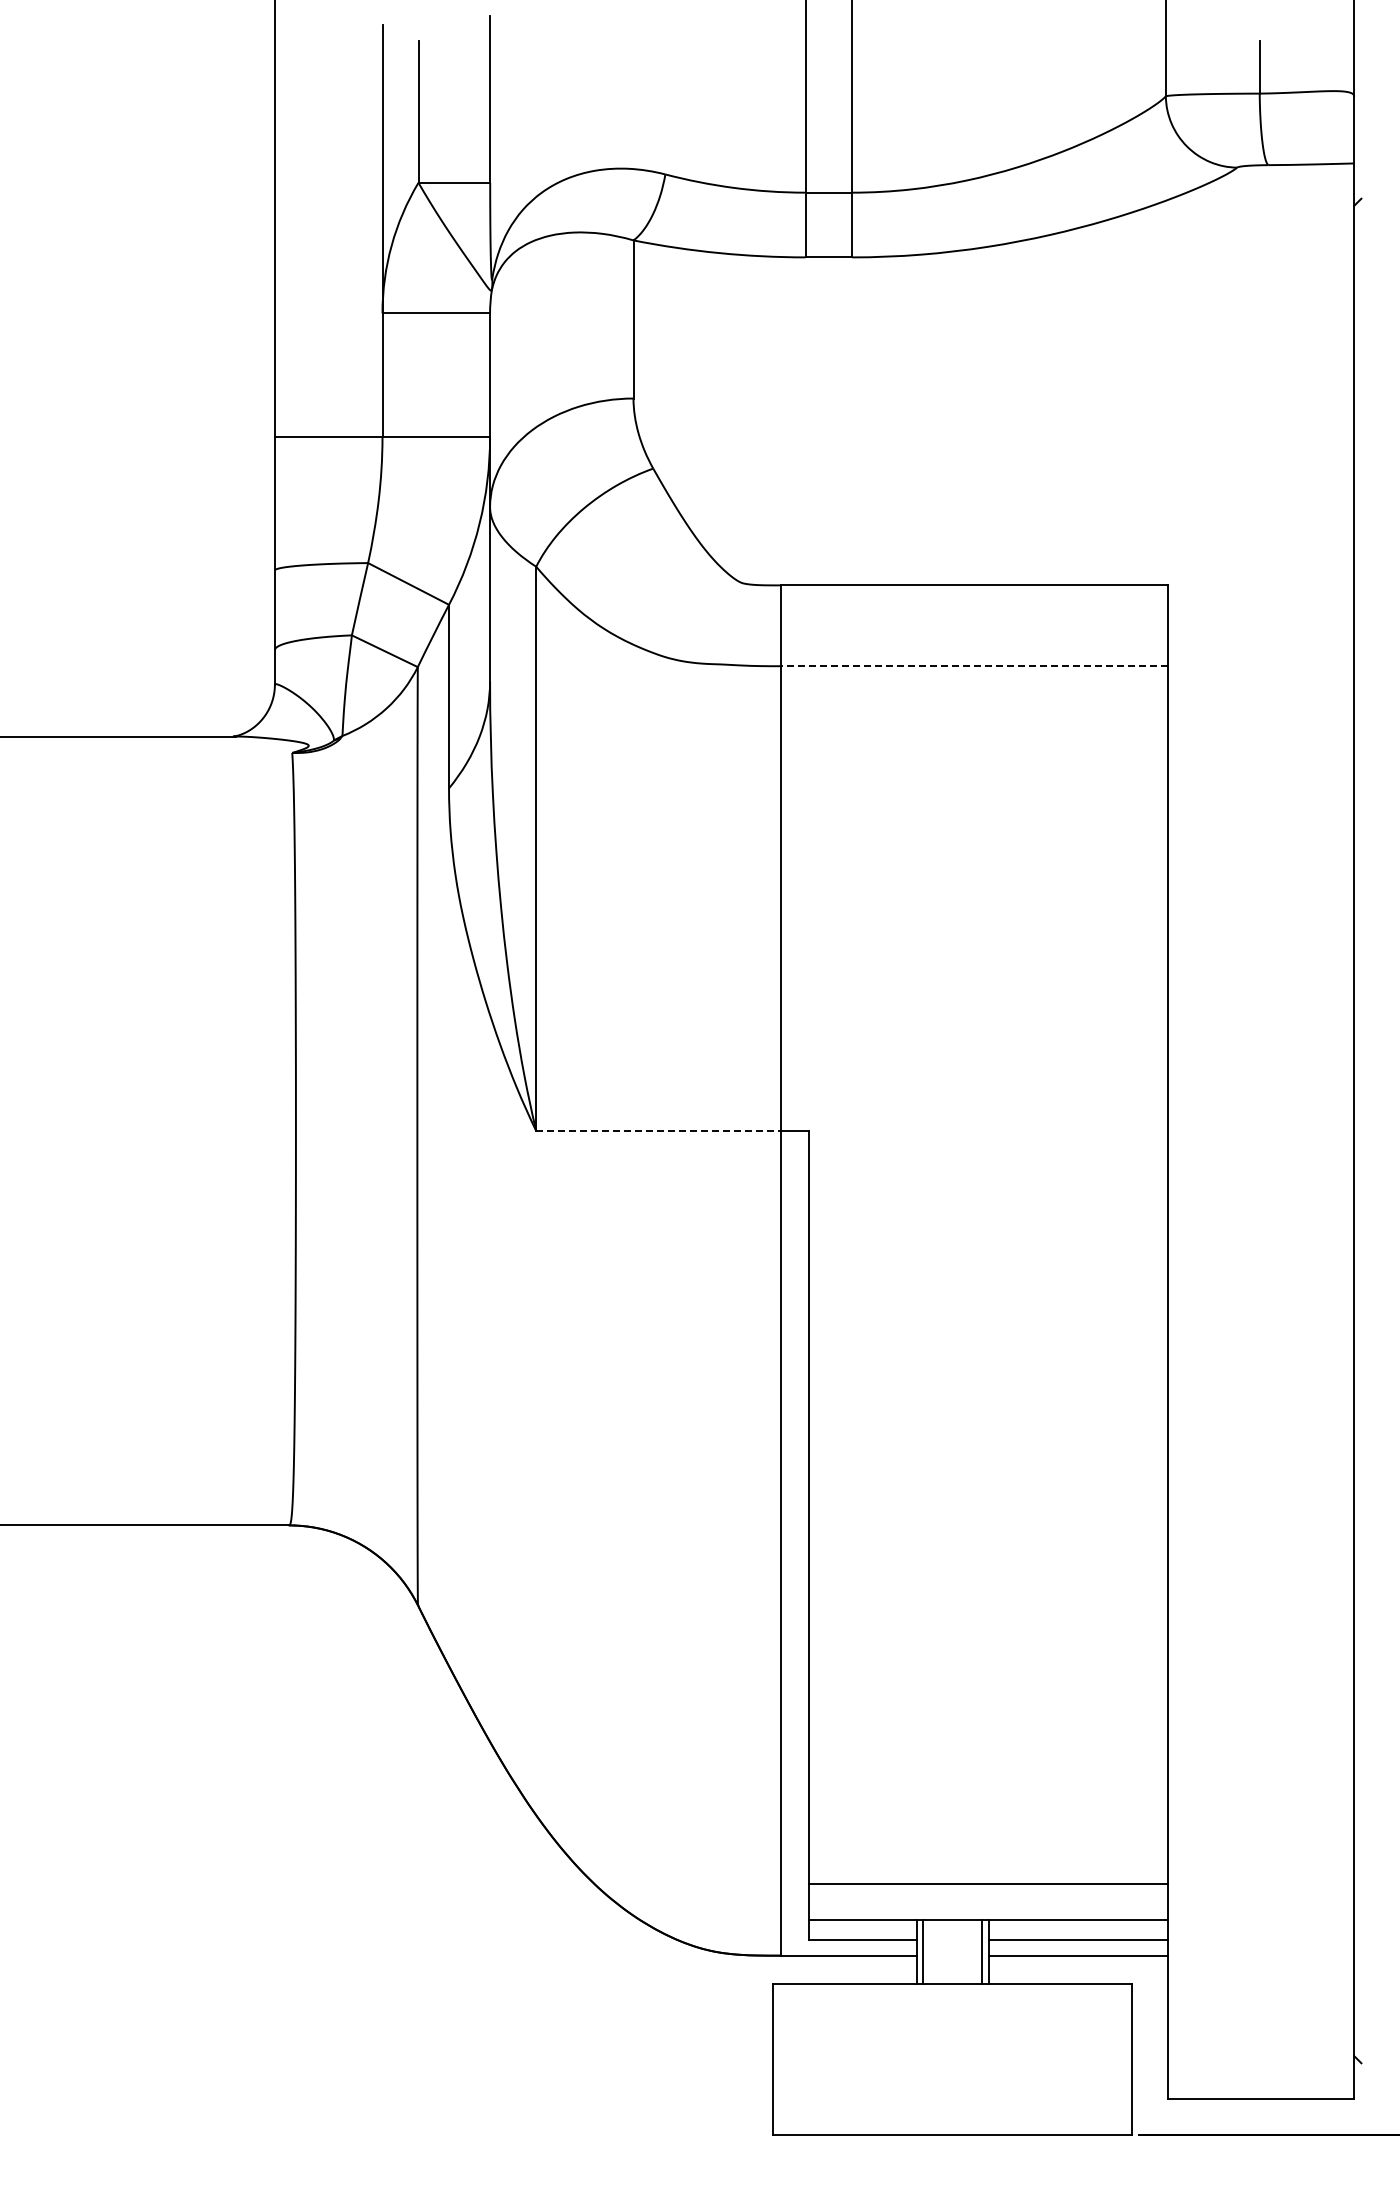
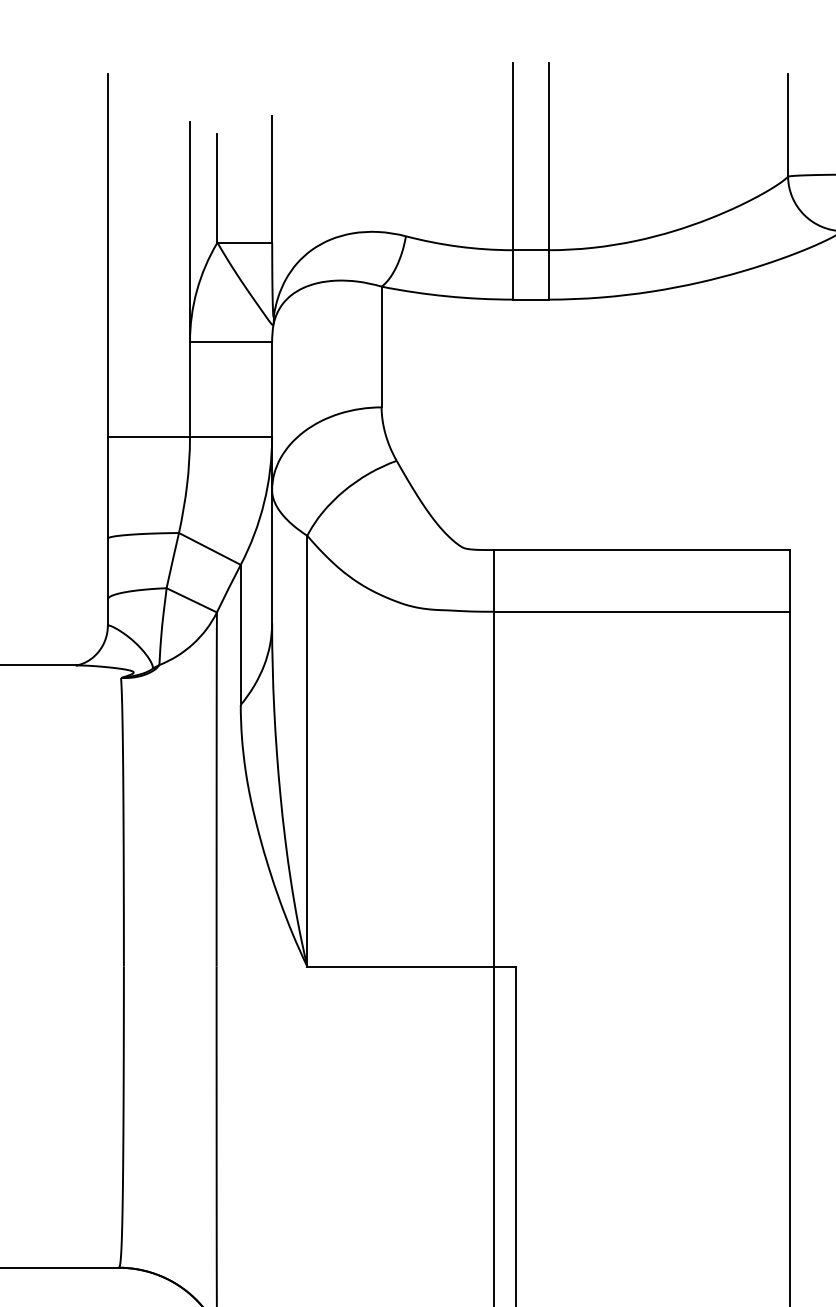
line: (974, 666) -> (641, 611), dashed -> solid
line: (658, 1130) -> (400, 966), dashed -> solid

